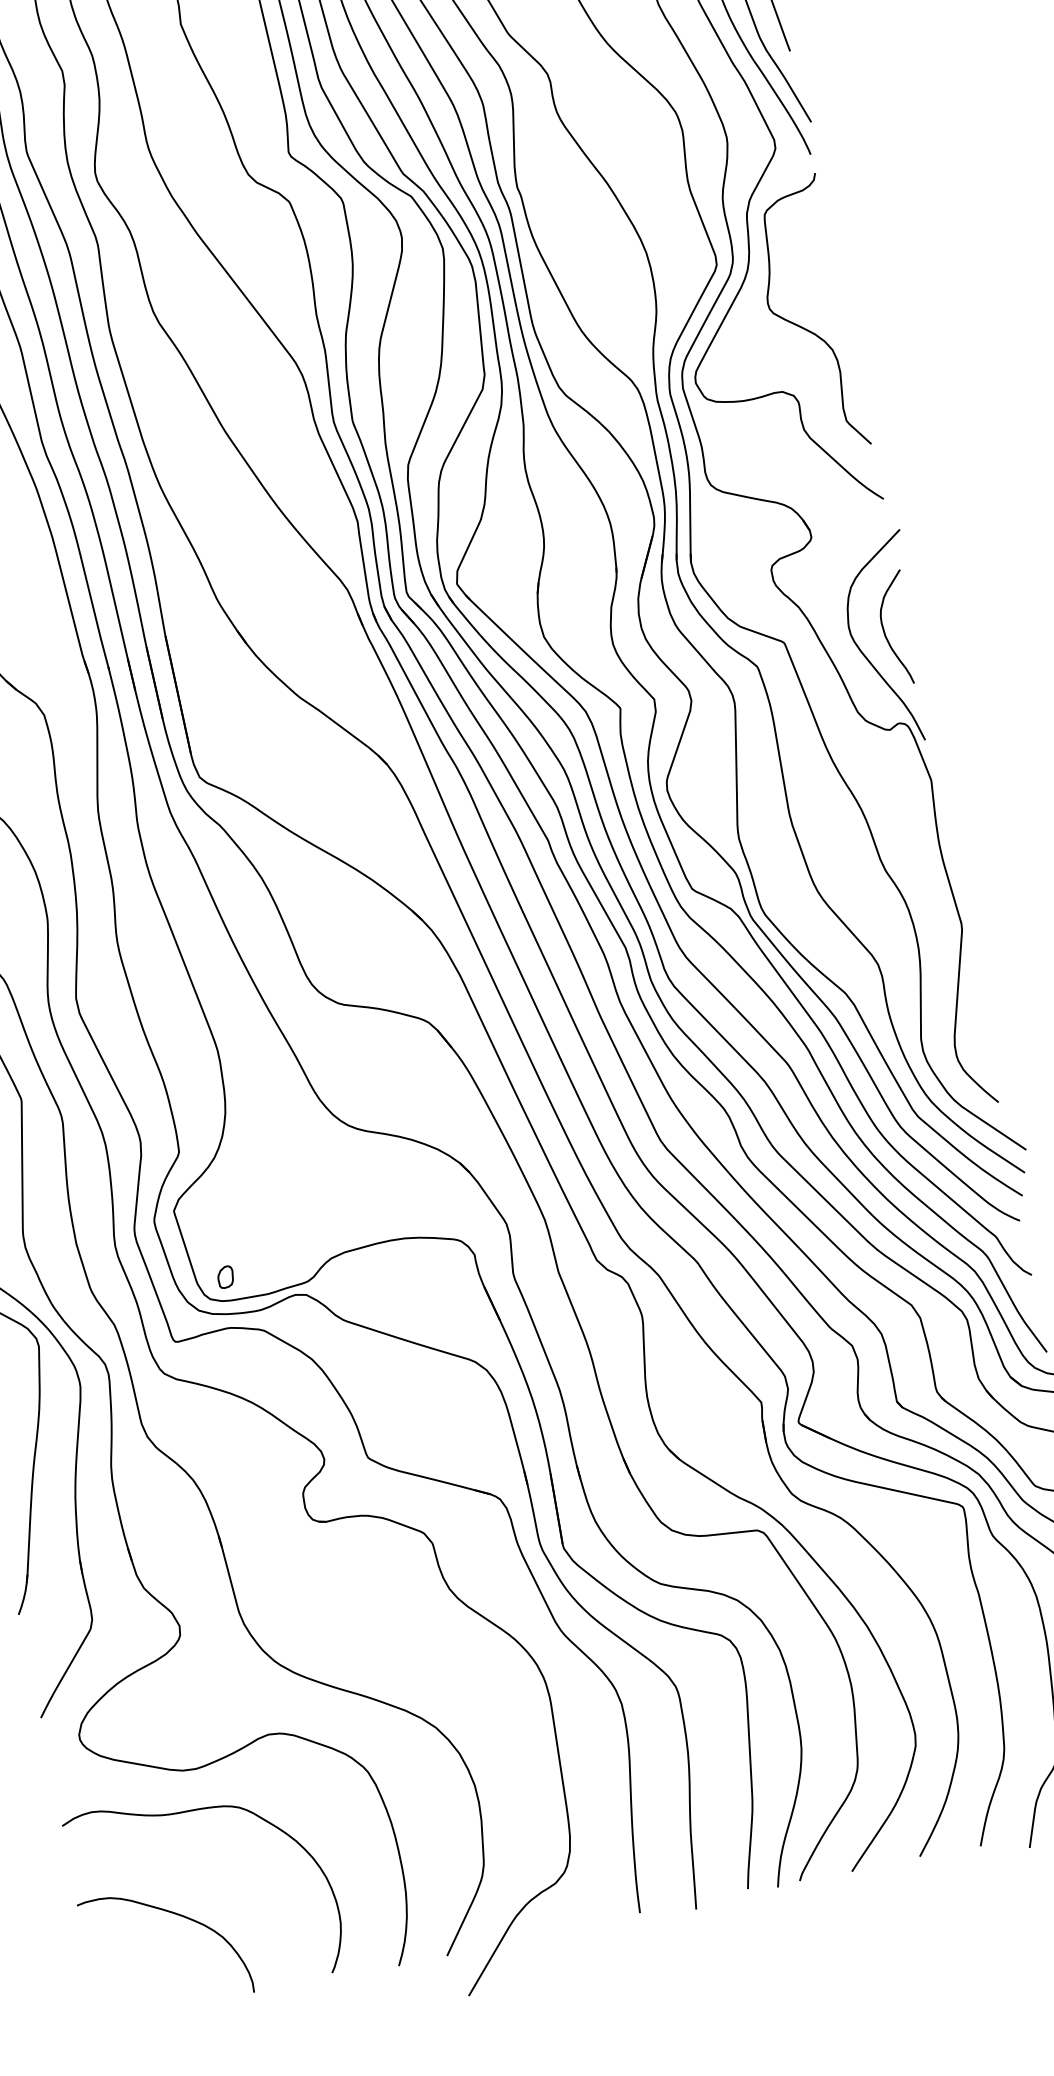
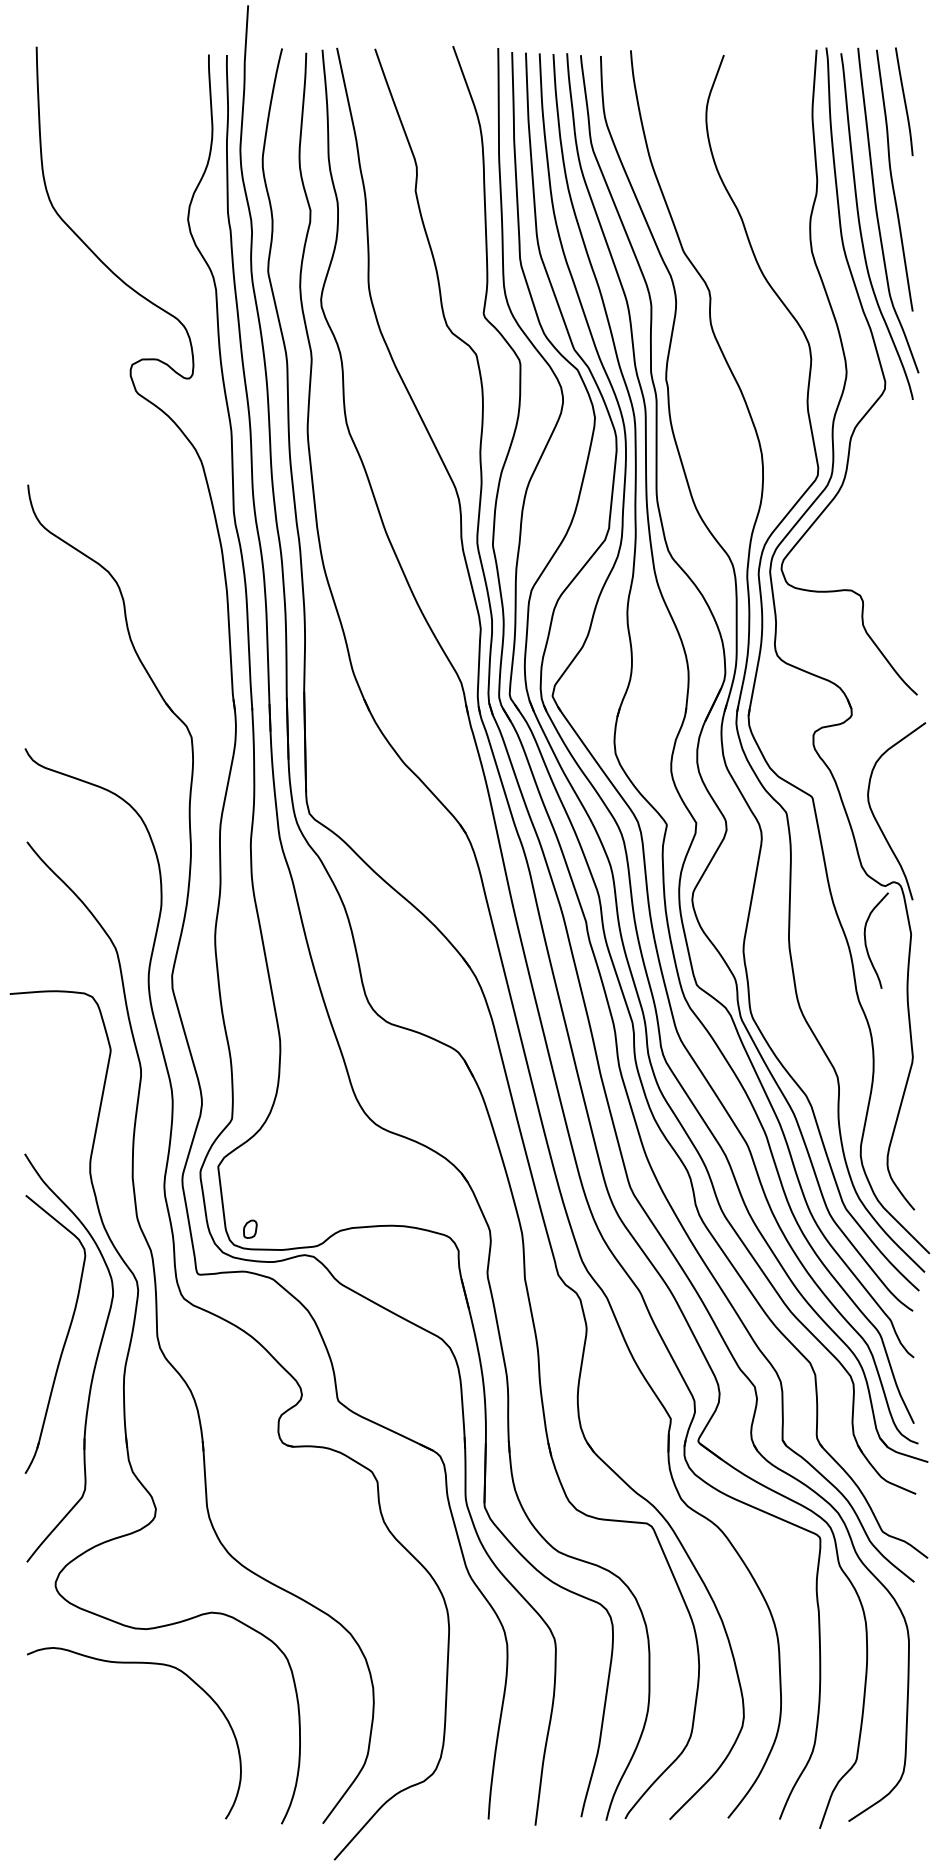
curve: (803, 326) -> (879, 540), removed
curve: (885, 630) -> (866, 940), moved
curve: (176, 1915) -> (106, 1746), removed

